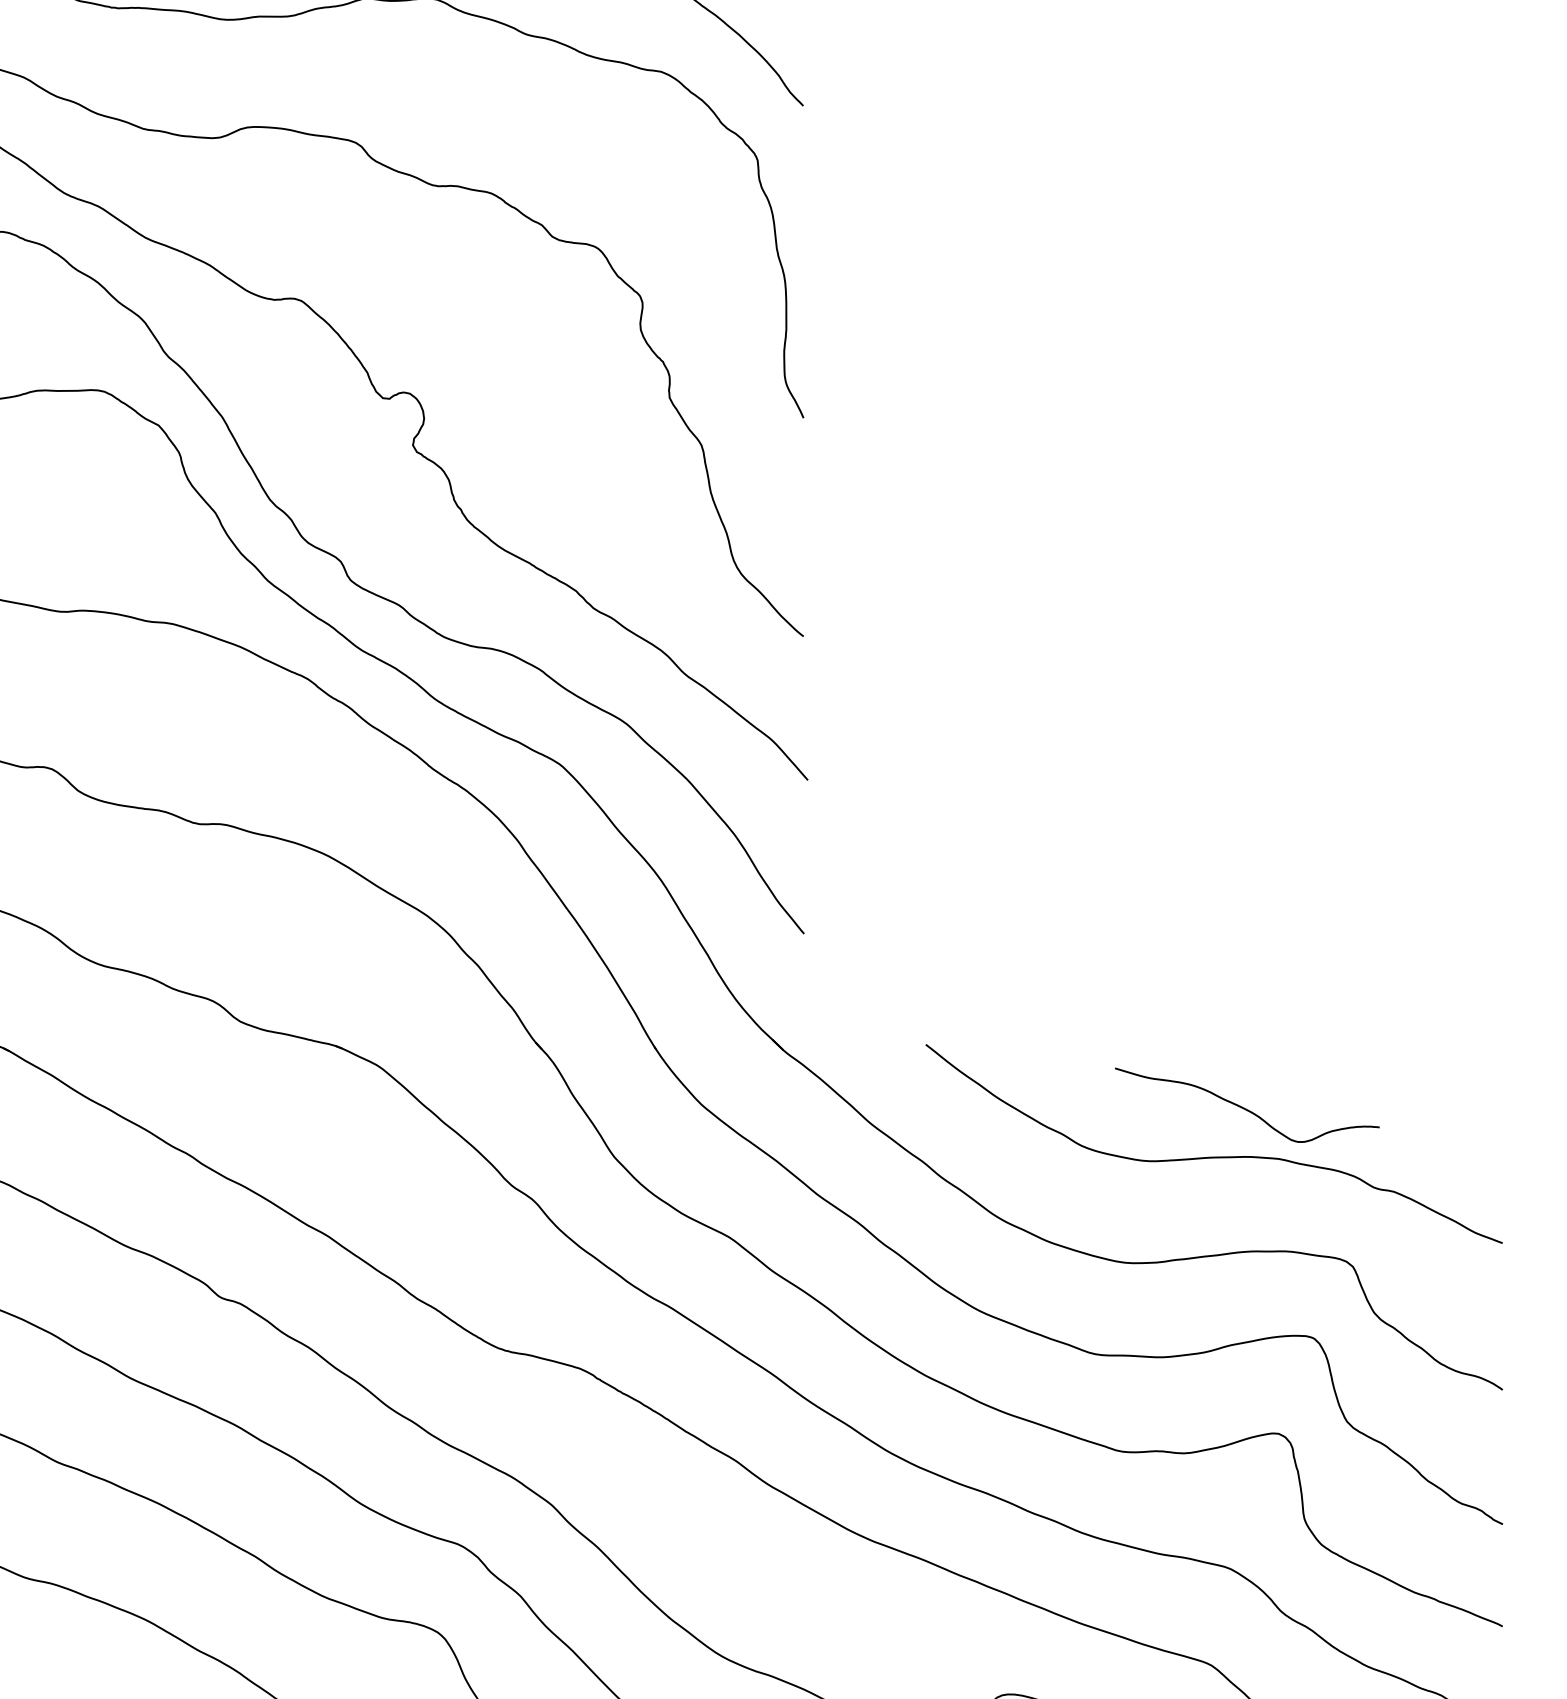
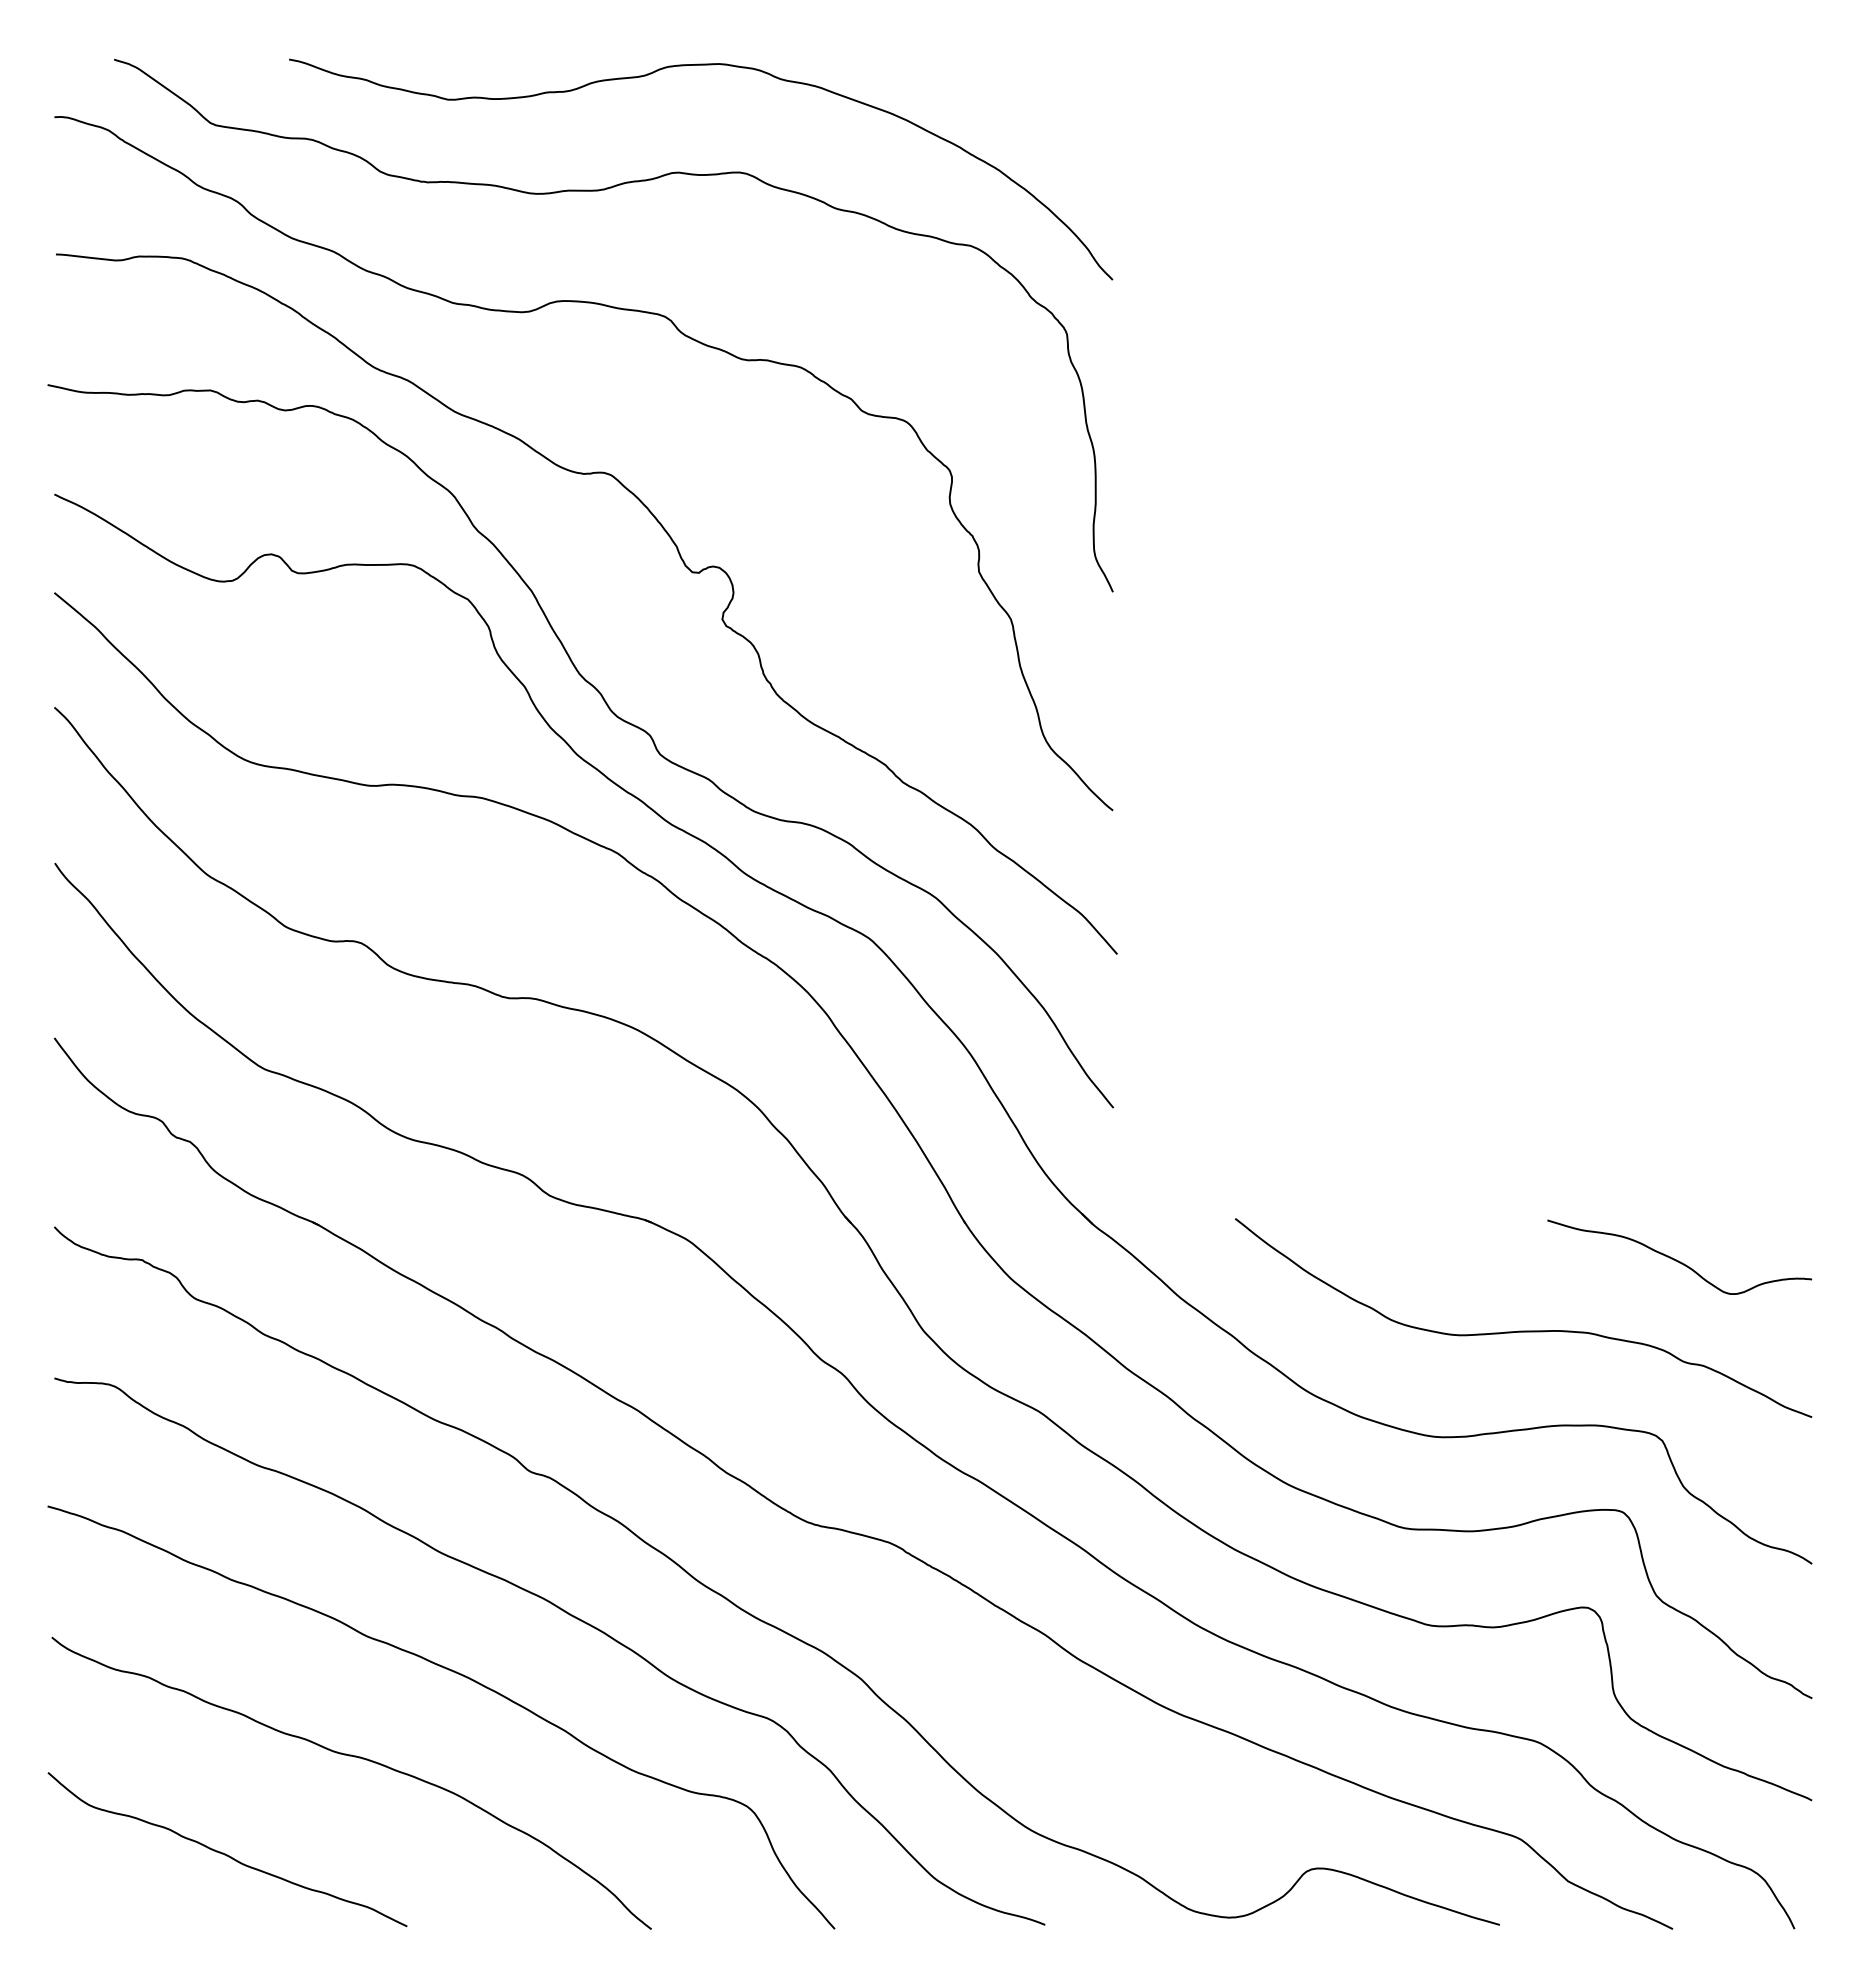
curve: (1246, 1108) -> (1678, 1260), moved

